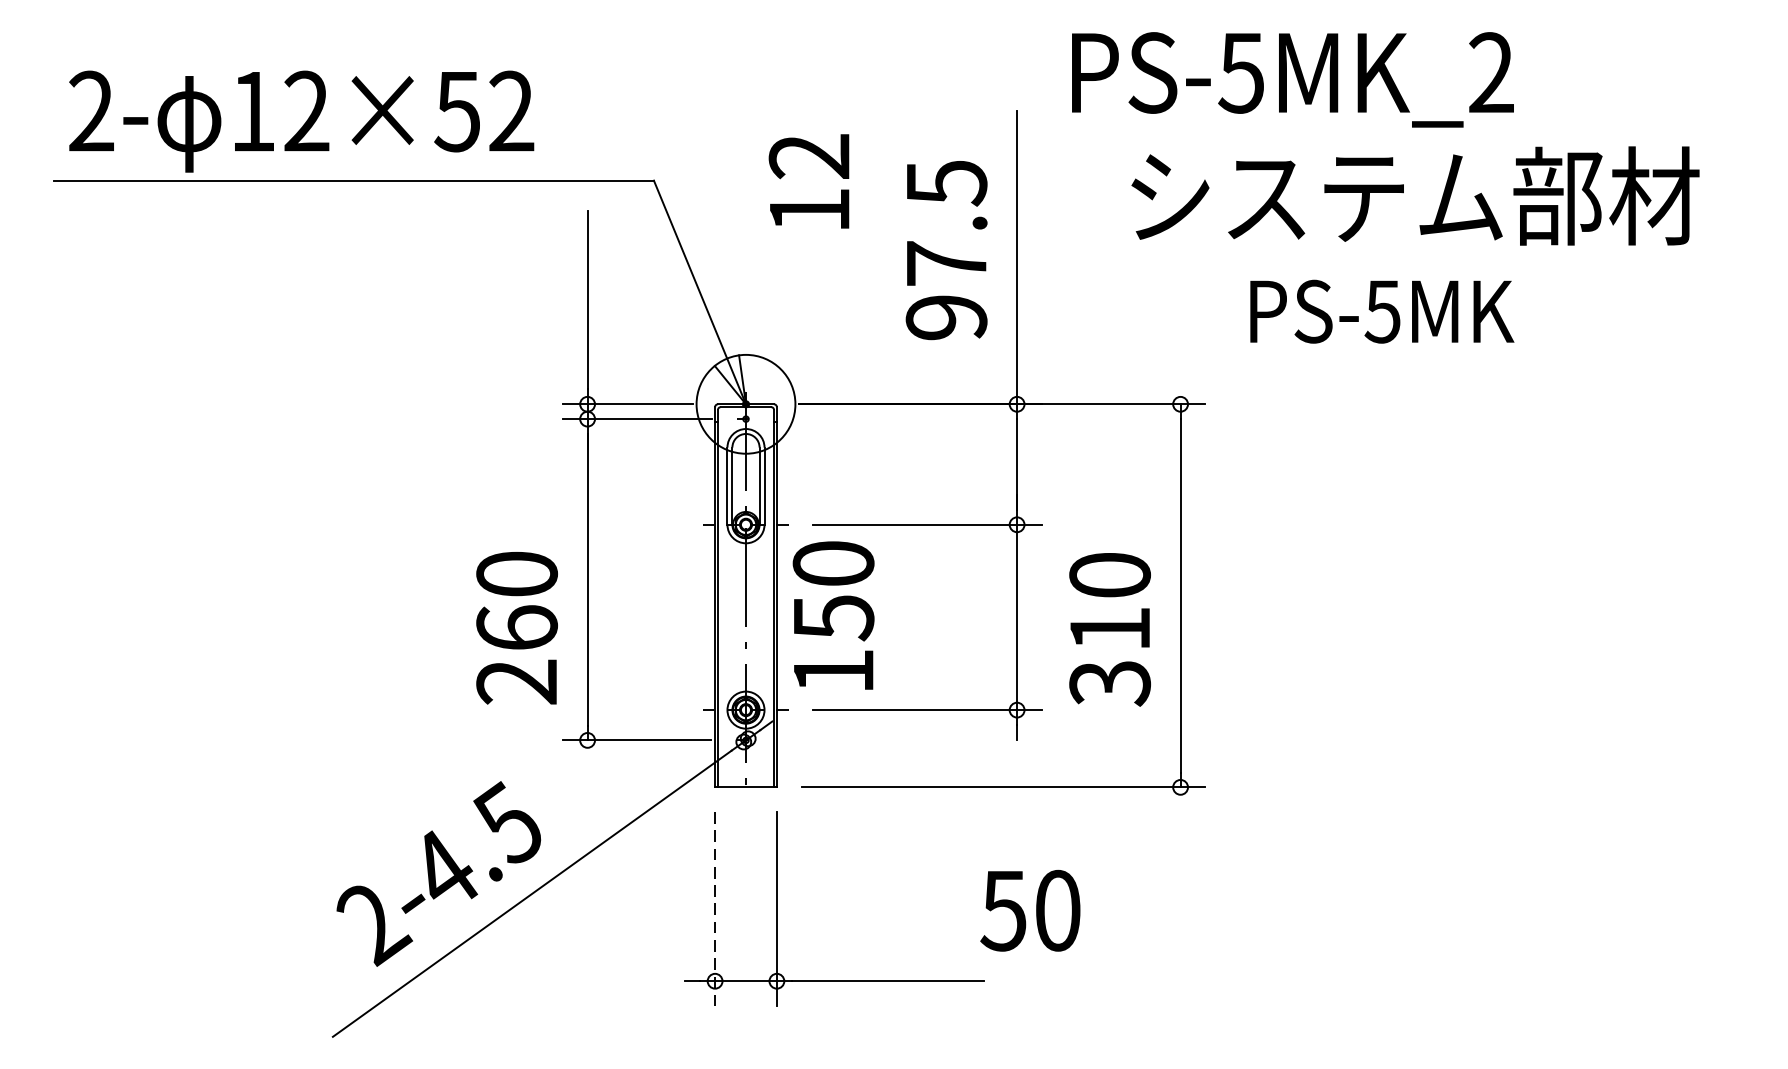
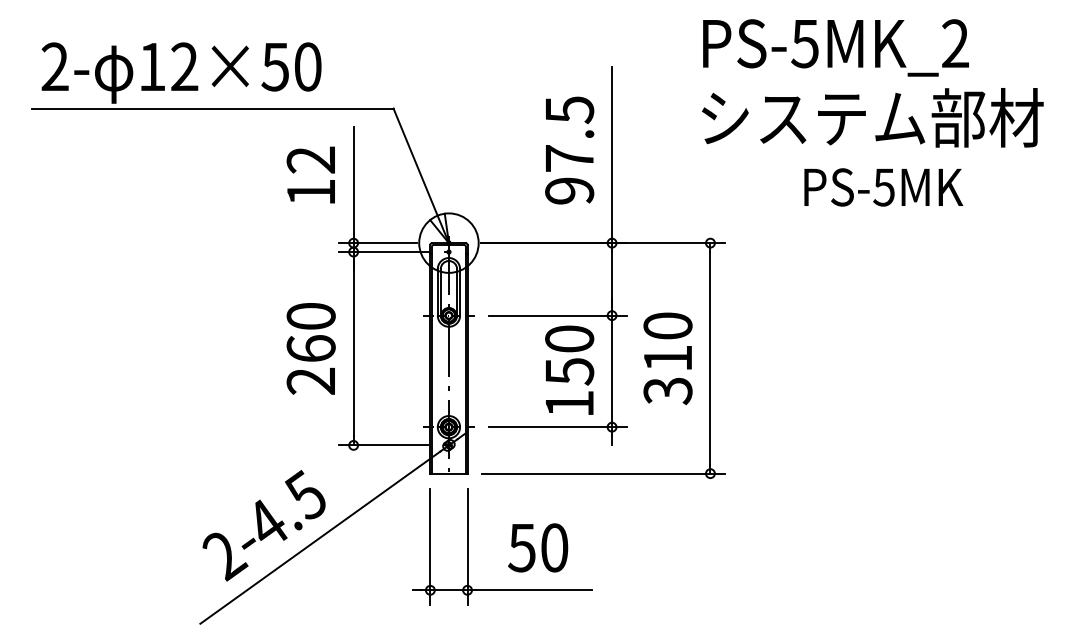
text: (1292, 79) -> (835, 47), moved
text: (510, 110) -> (307, 66), 12×52 -> 12×50
text: (808, 180) -> (310, 174), moved
text: (1415, 195) -> (872, 117), moved
text: (1381, 311) -> (883, 187), moved
text: (833, 614) -> (569, 369), moved
text: (515, 627) -> (310, 348), moved
text: (1109, 629) -> (667, 358), moved
line: (715, 910) -> (430, 547), dashed -> solid
text: (1031, 910) -> (538, 547), moved

